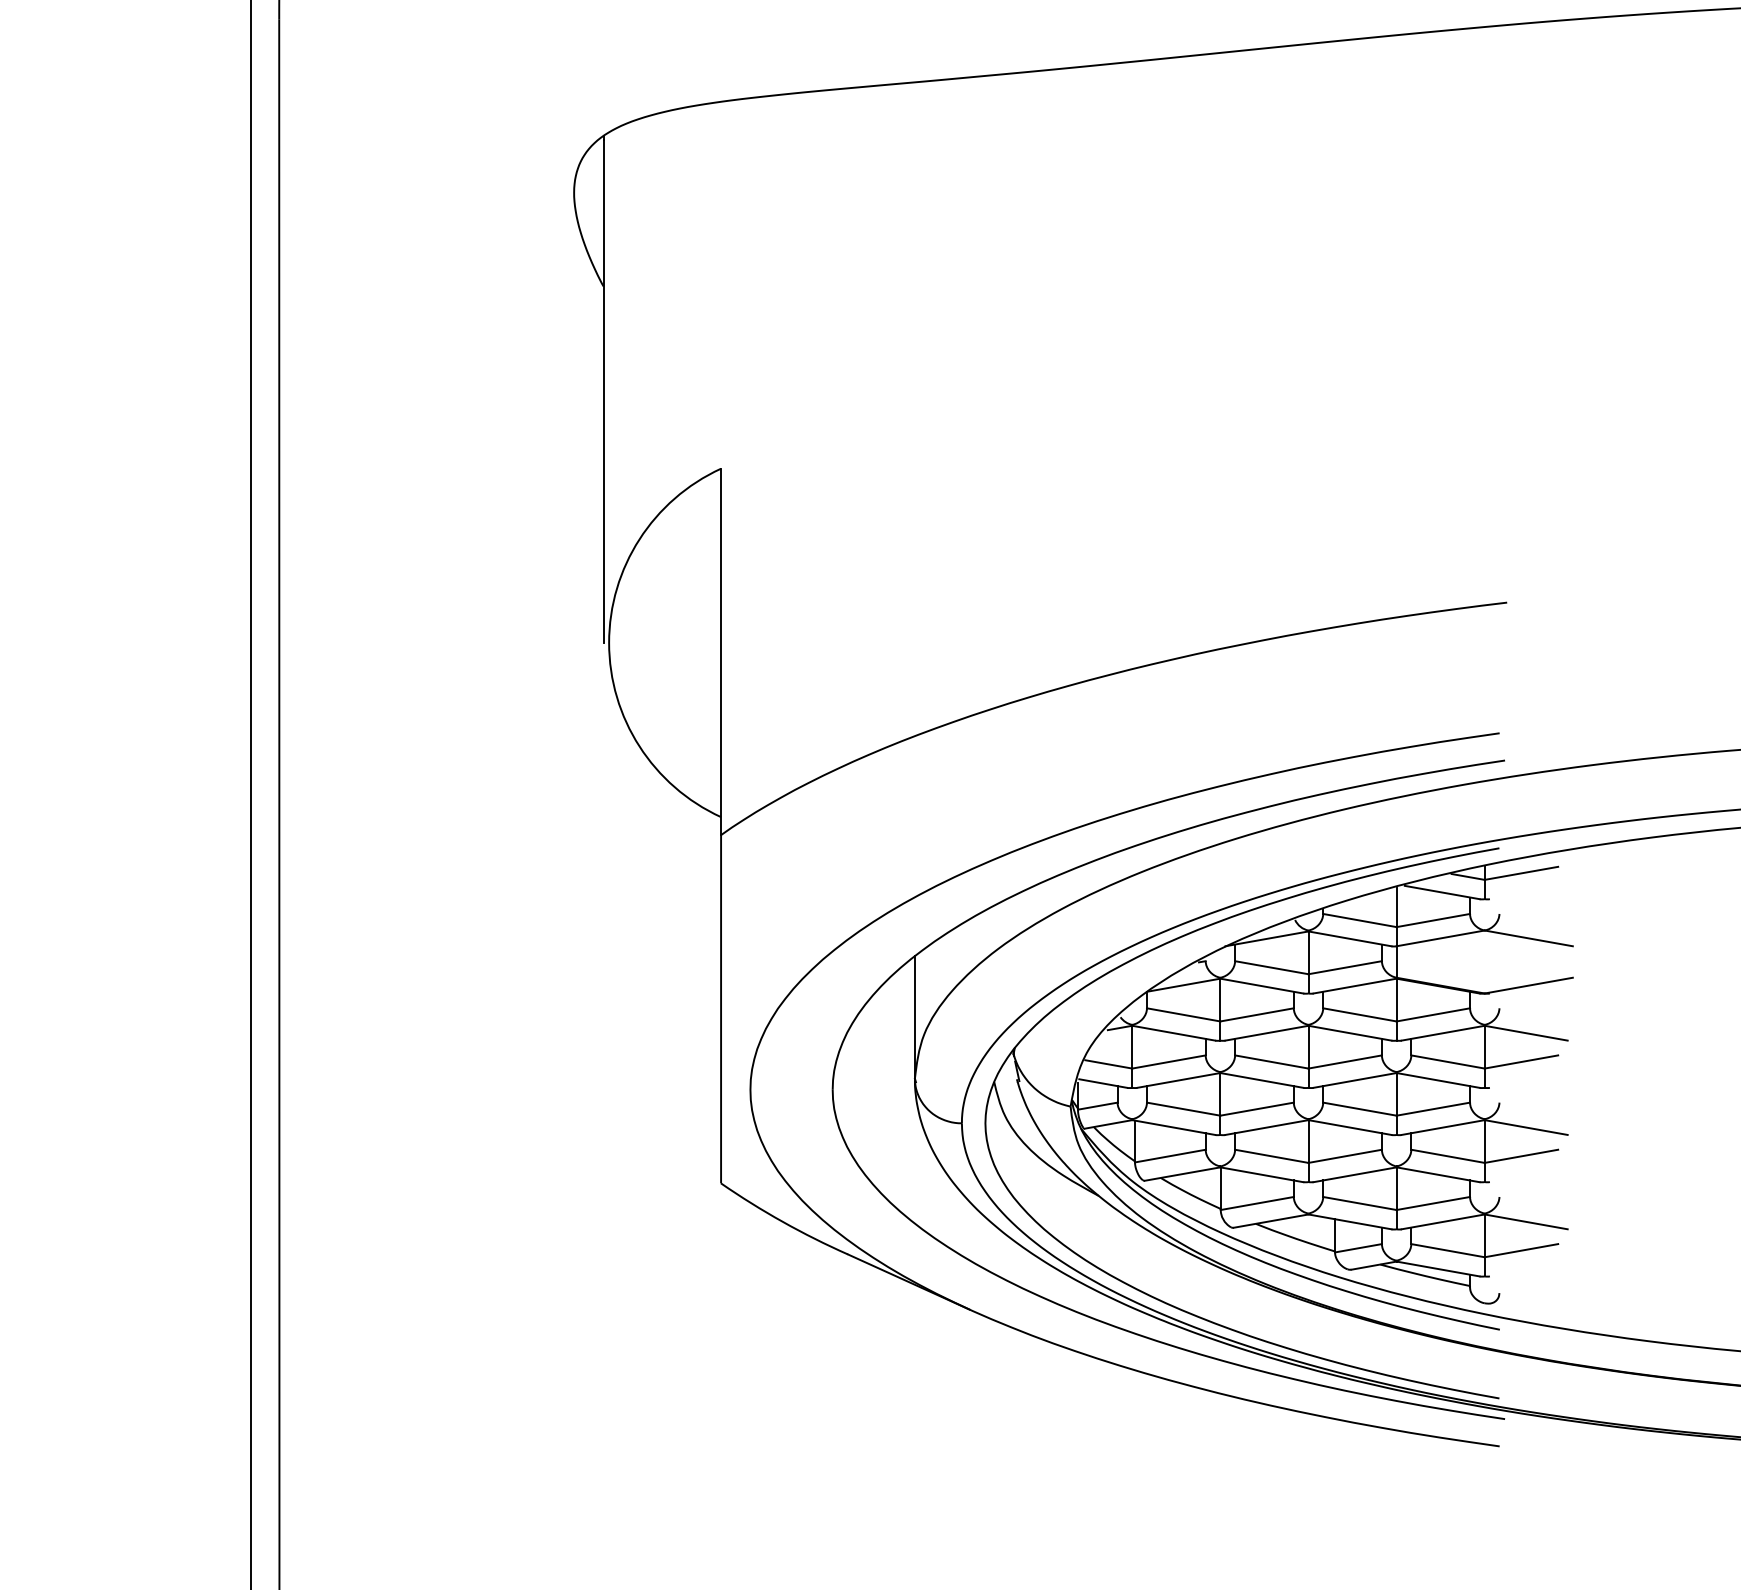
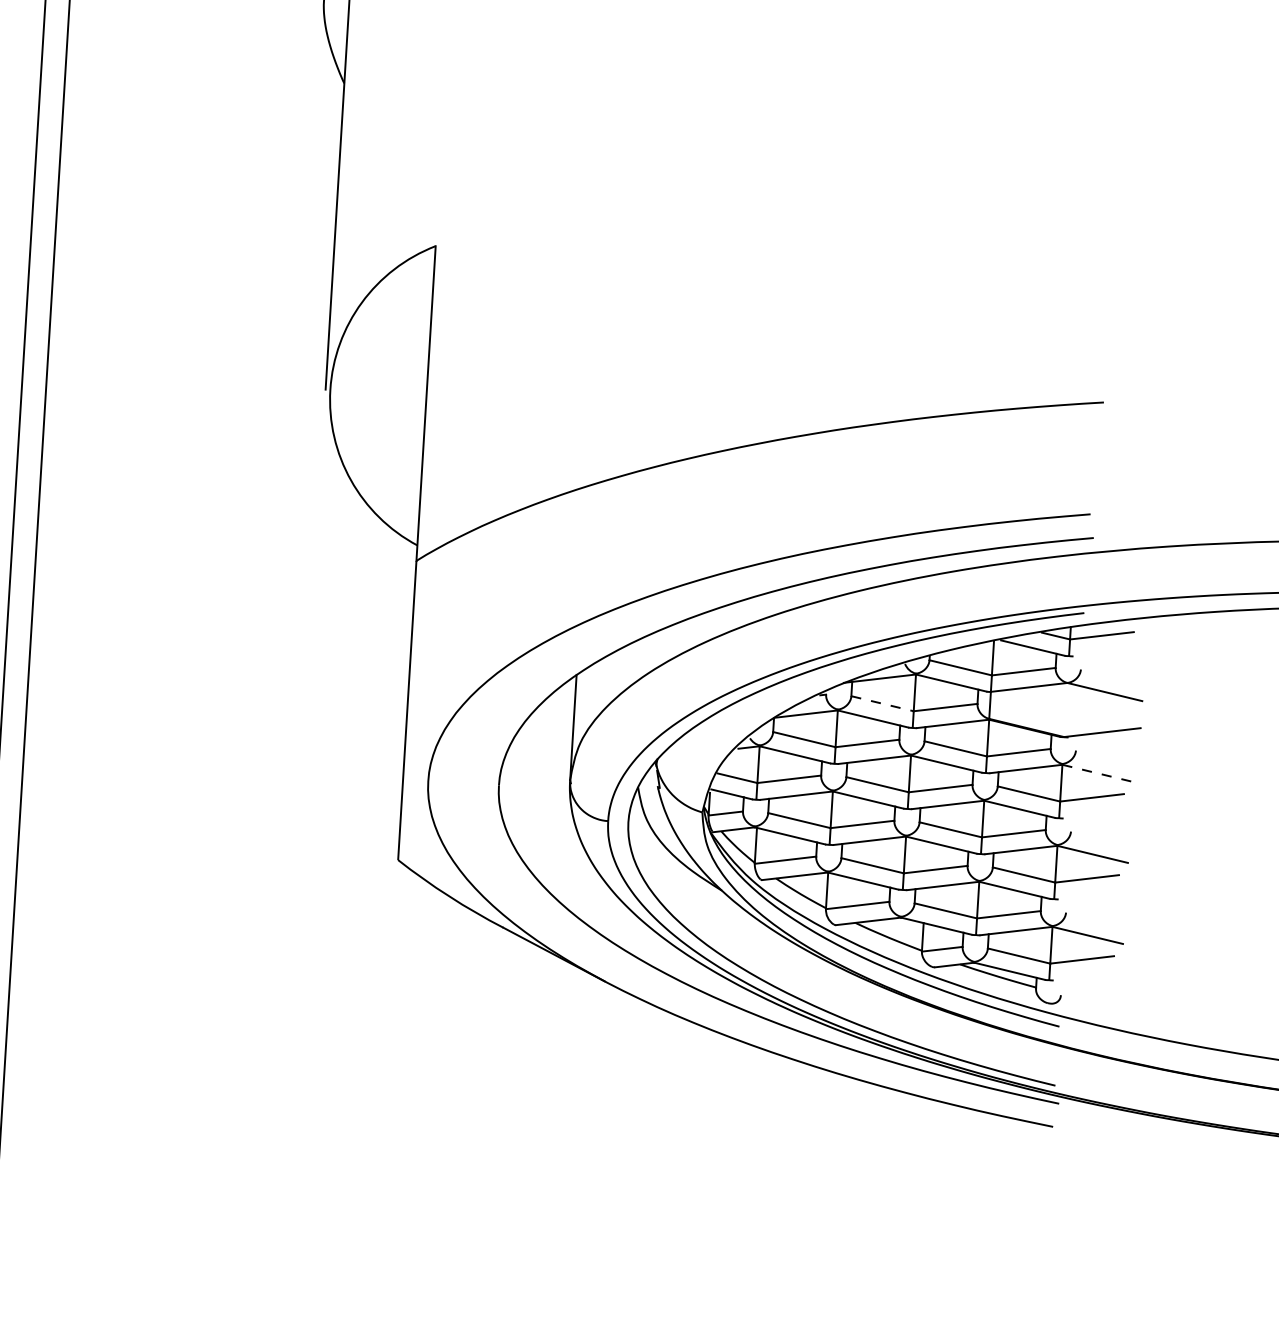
line: (1272, 967) -> (883, 703), solid -> dashed
line: (1526, 1033) -> (1097, 773), solid -> dashed

